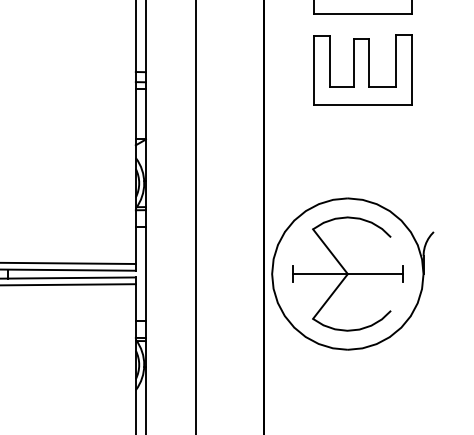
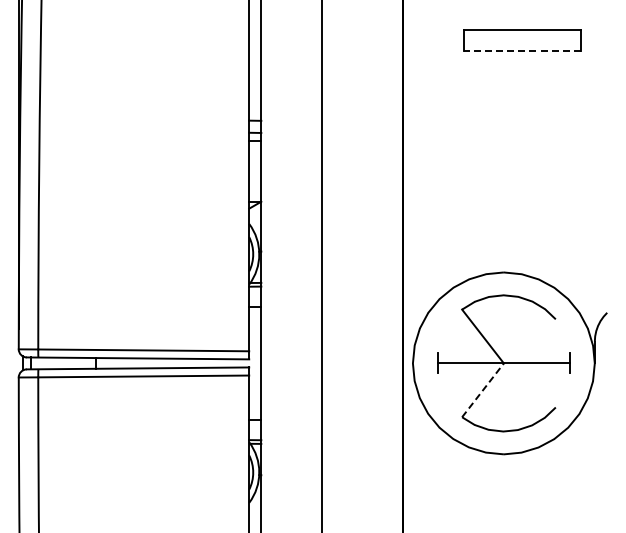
line: (363, 14) -> (522, 51), solid -> dashed
part: (363, 69) -> (522, 117), removed
line: (330, 295) -> (483, 389), solid -> dashed

